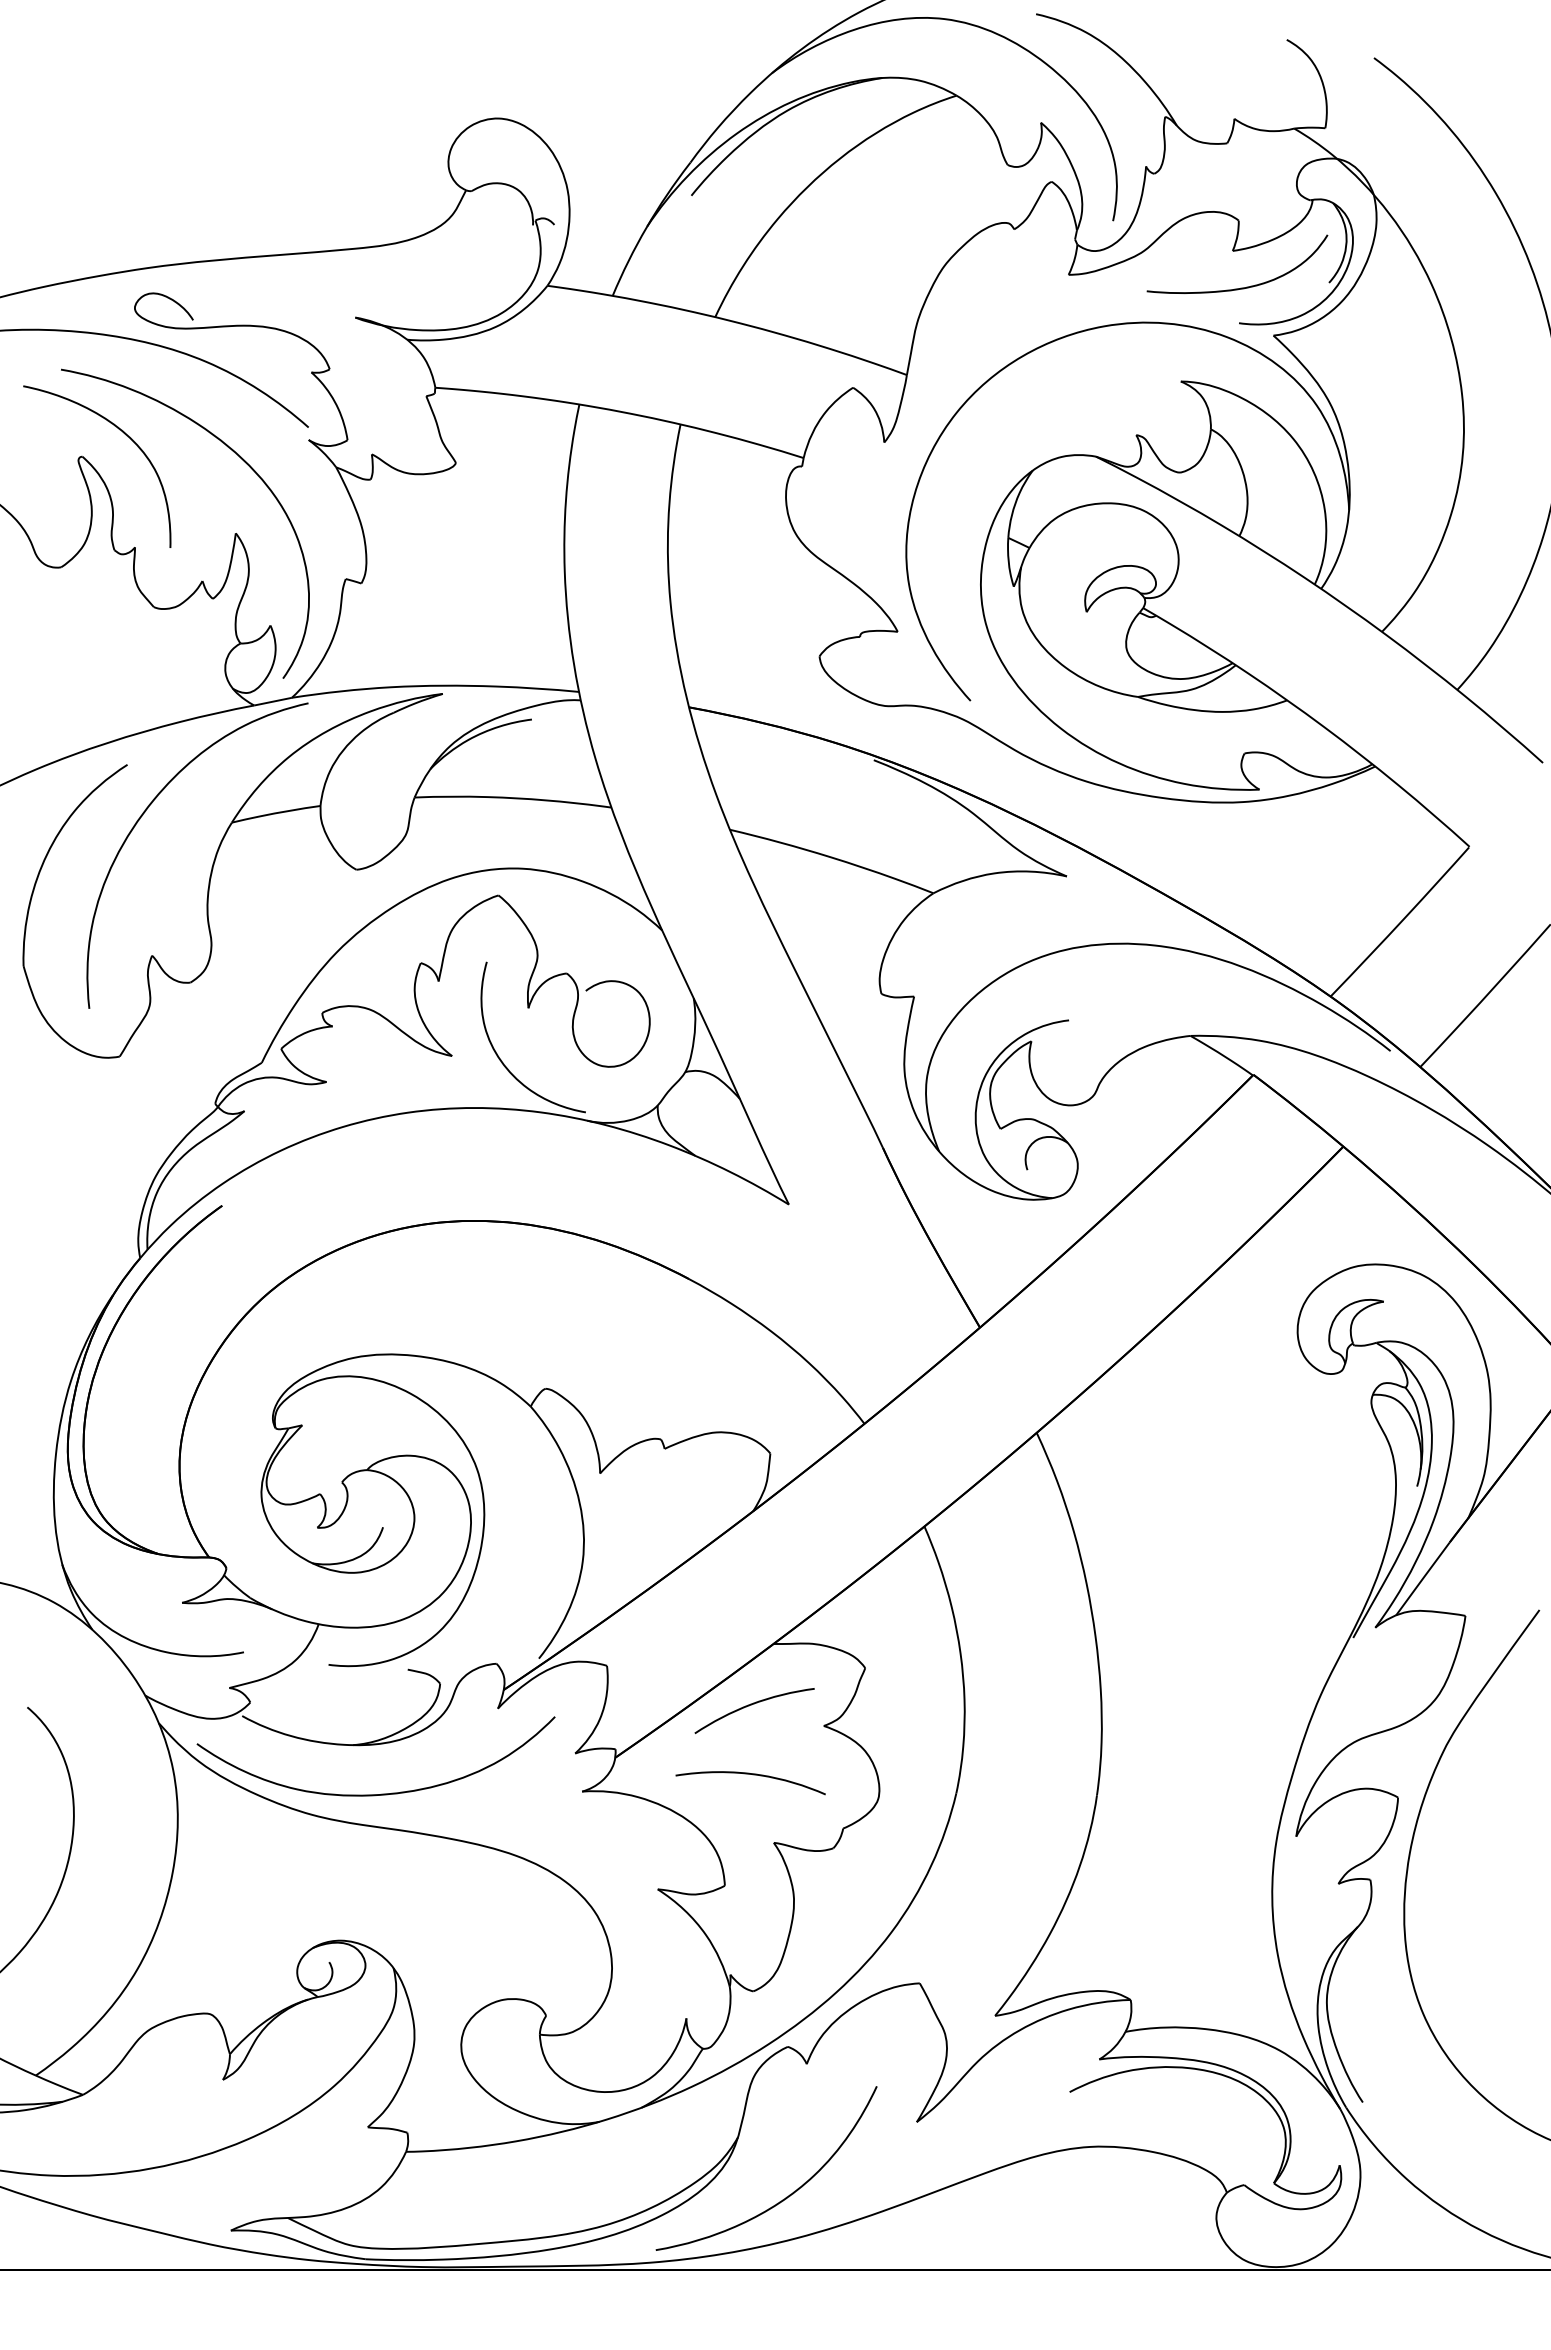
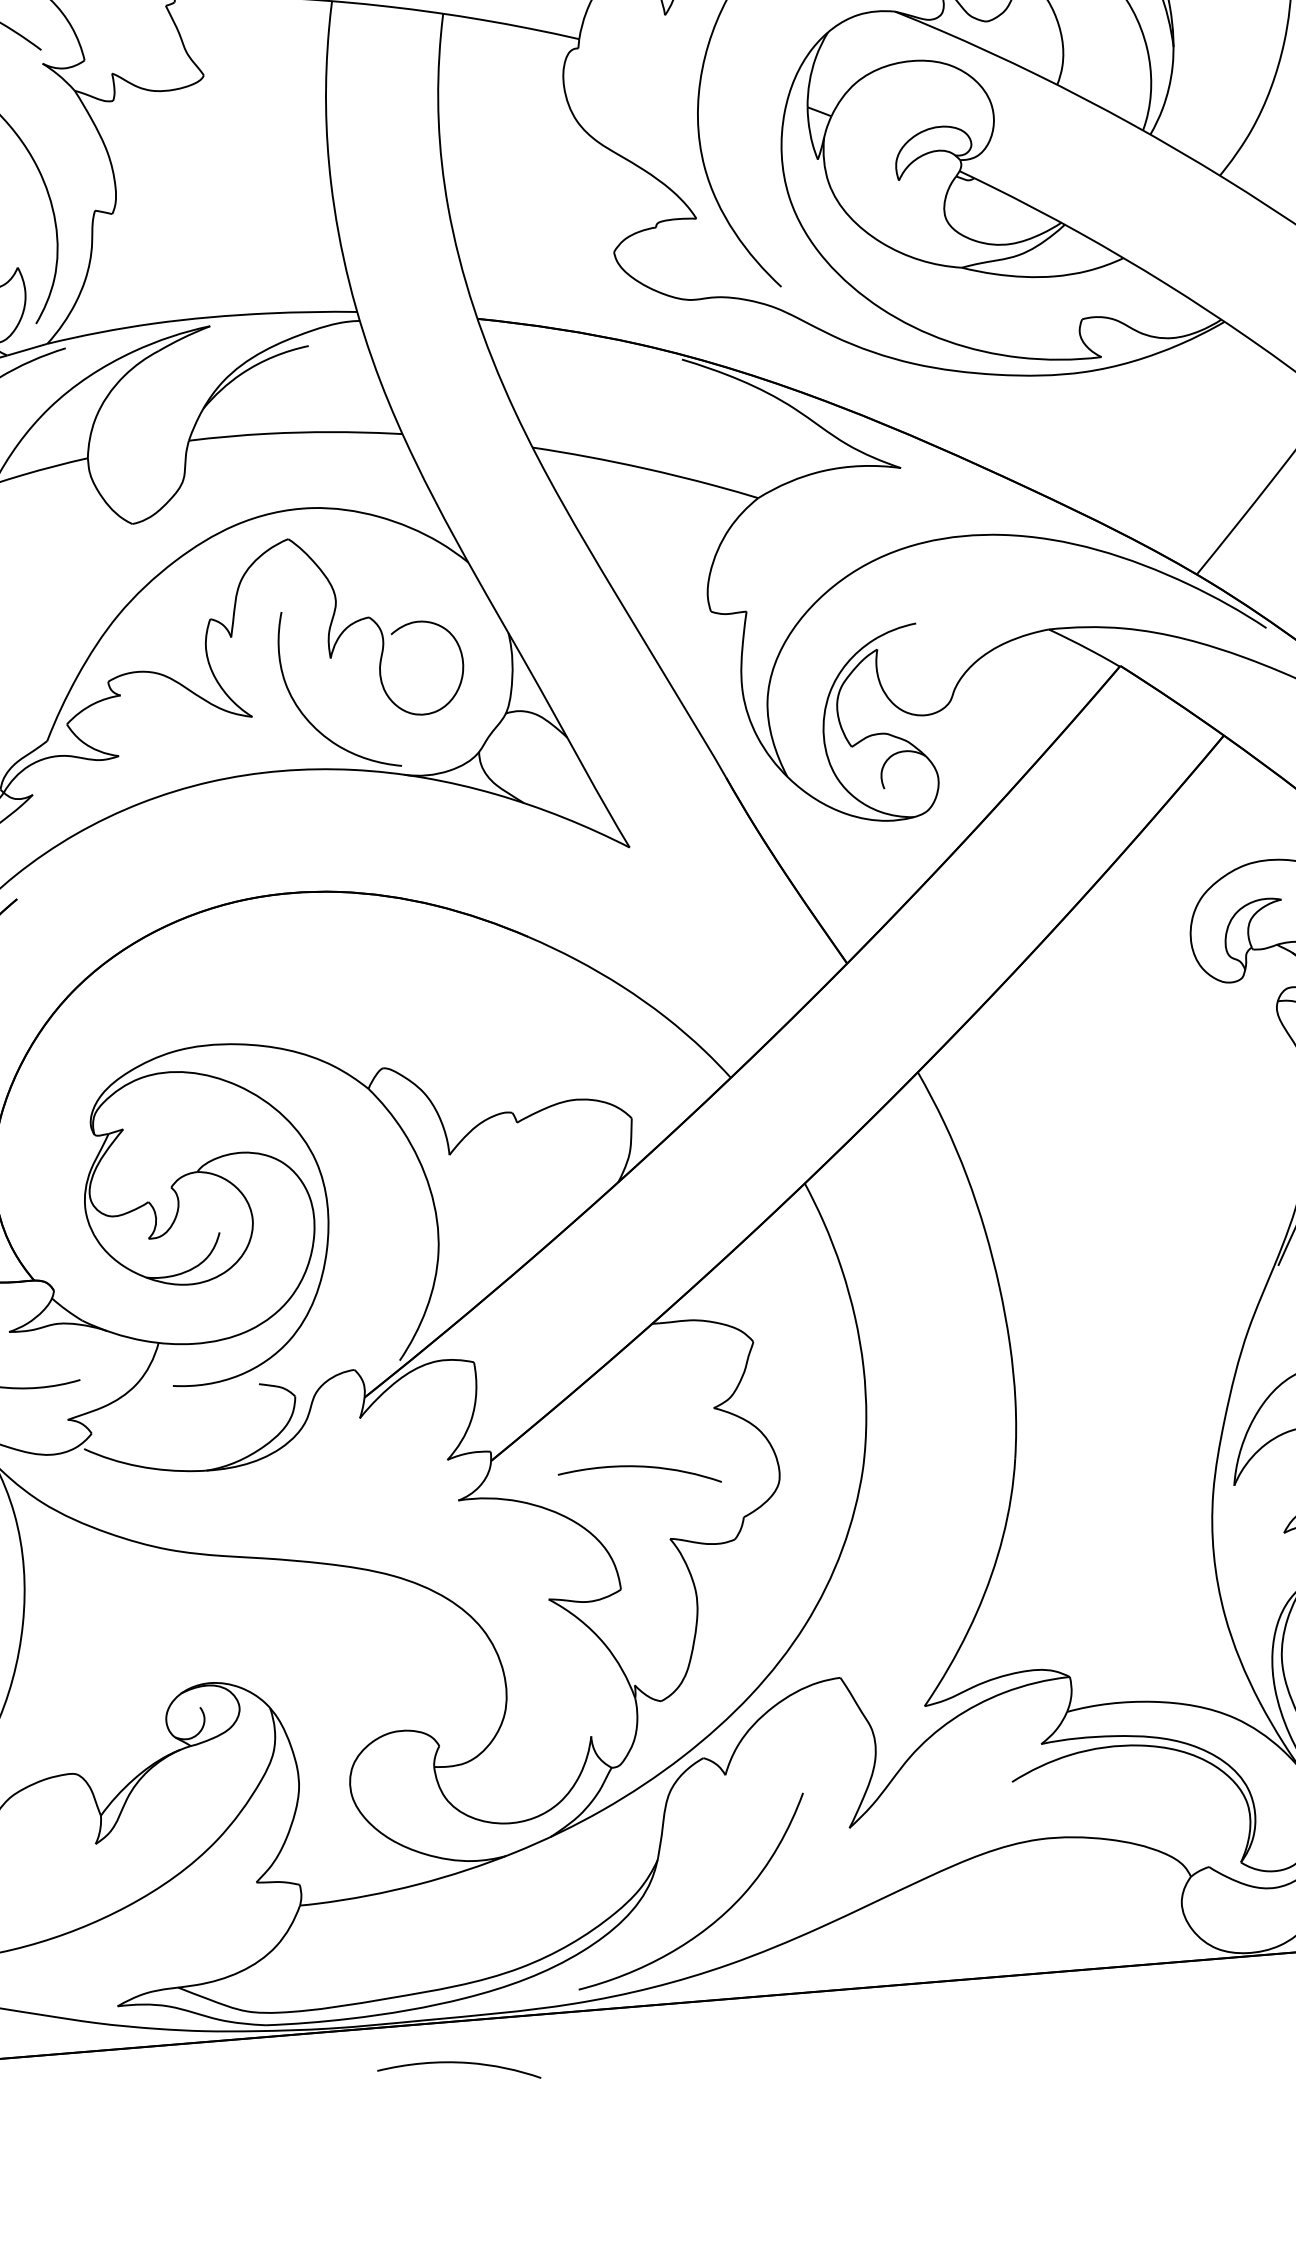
curve: (751, 1705) -> (633, 1392), removed
curve: (381, 1793) -> (241, 1520), removed
curve: (541, 2309) -> (460, 2063), added

